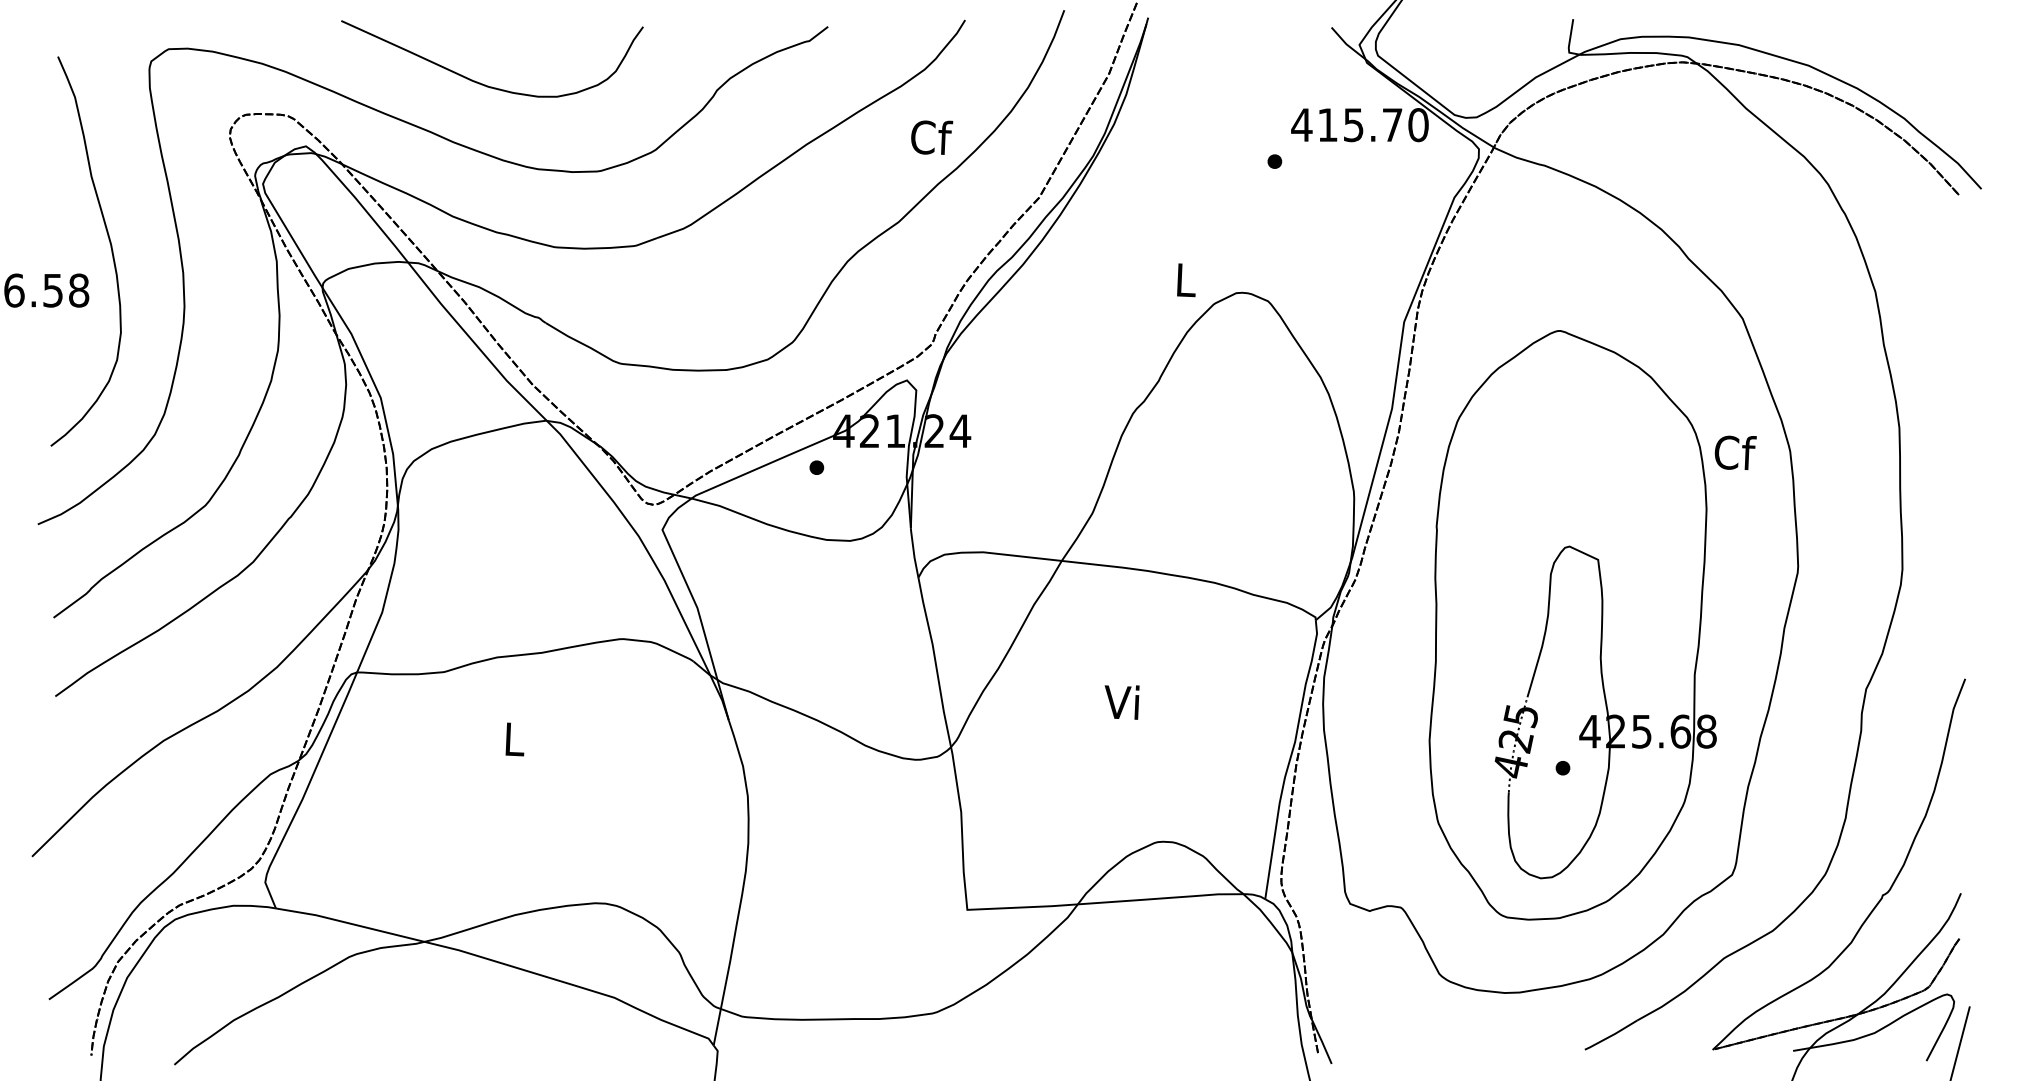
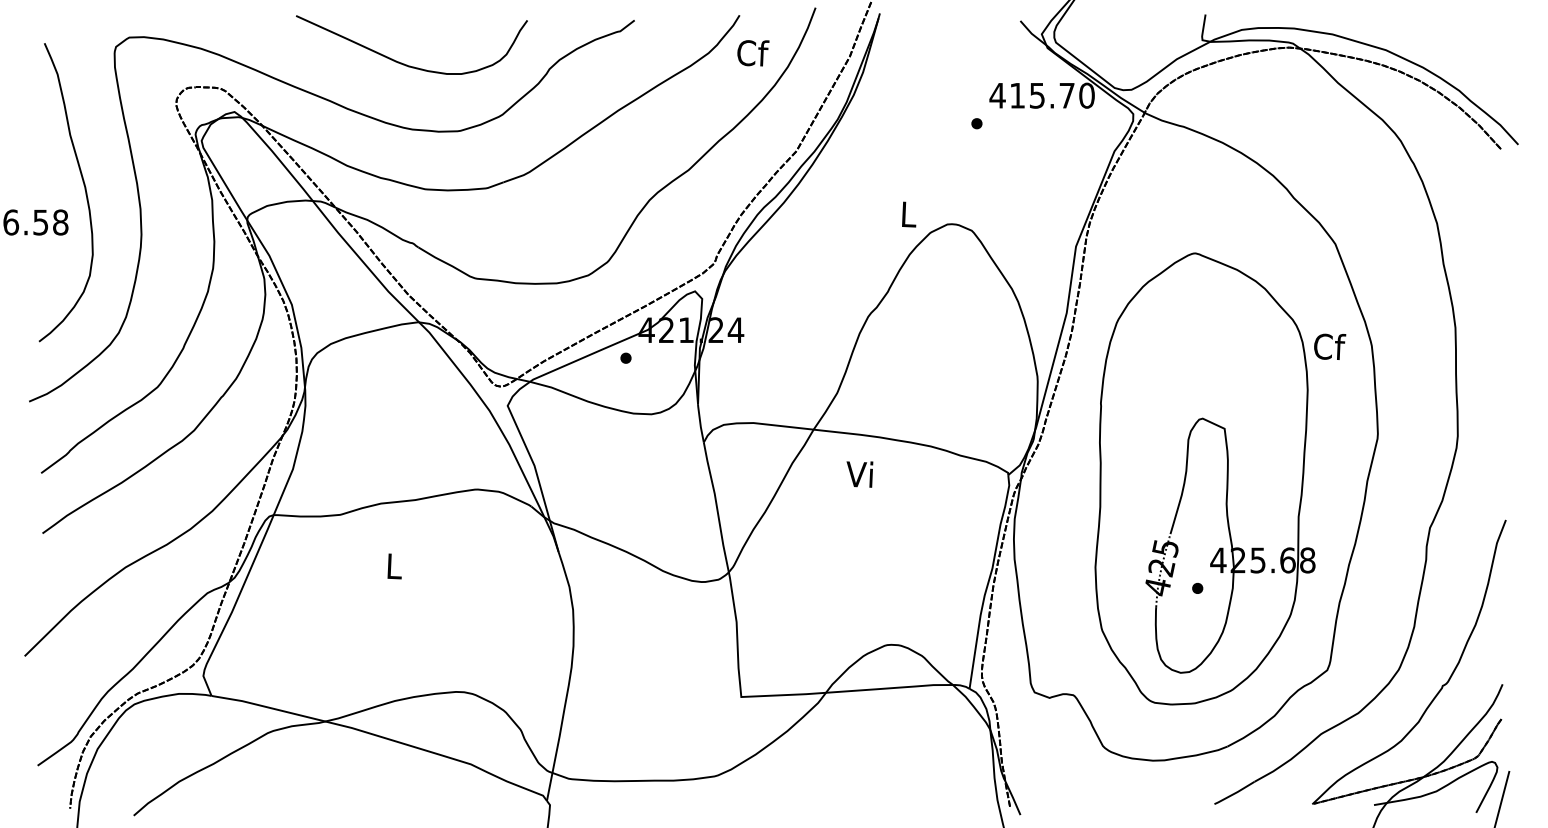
curve: (480, 82) -> (402, 63), moved
text: (932, 137) -> (753, 53), moved
text: (1121, 702) -> (859, 474), moved

